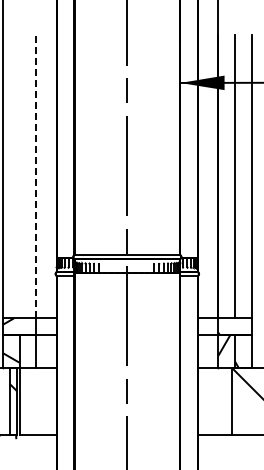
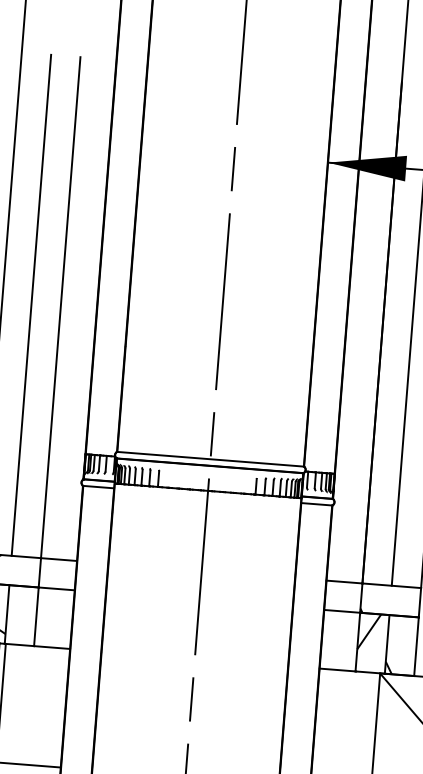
line: (19, 176) -> (31, 305), added
line: (36, 176) -> (61, 307), dashed -> solid

